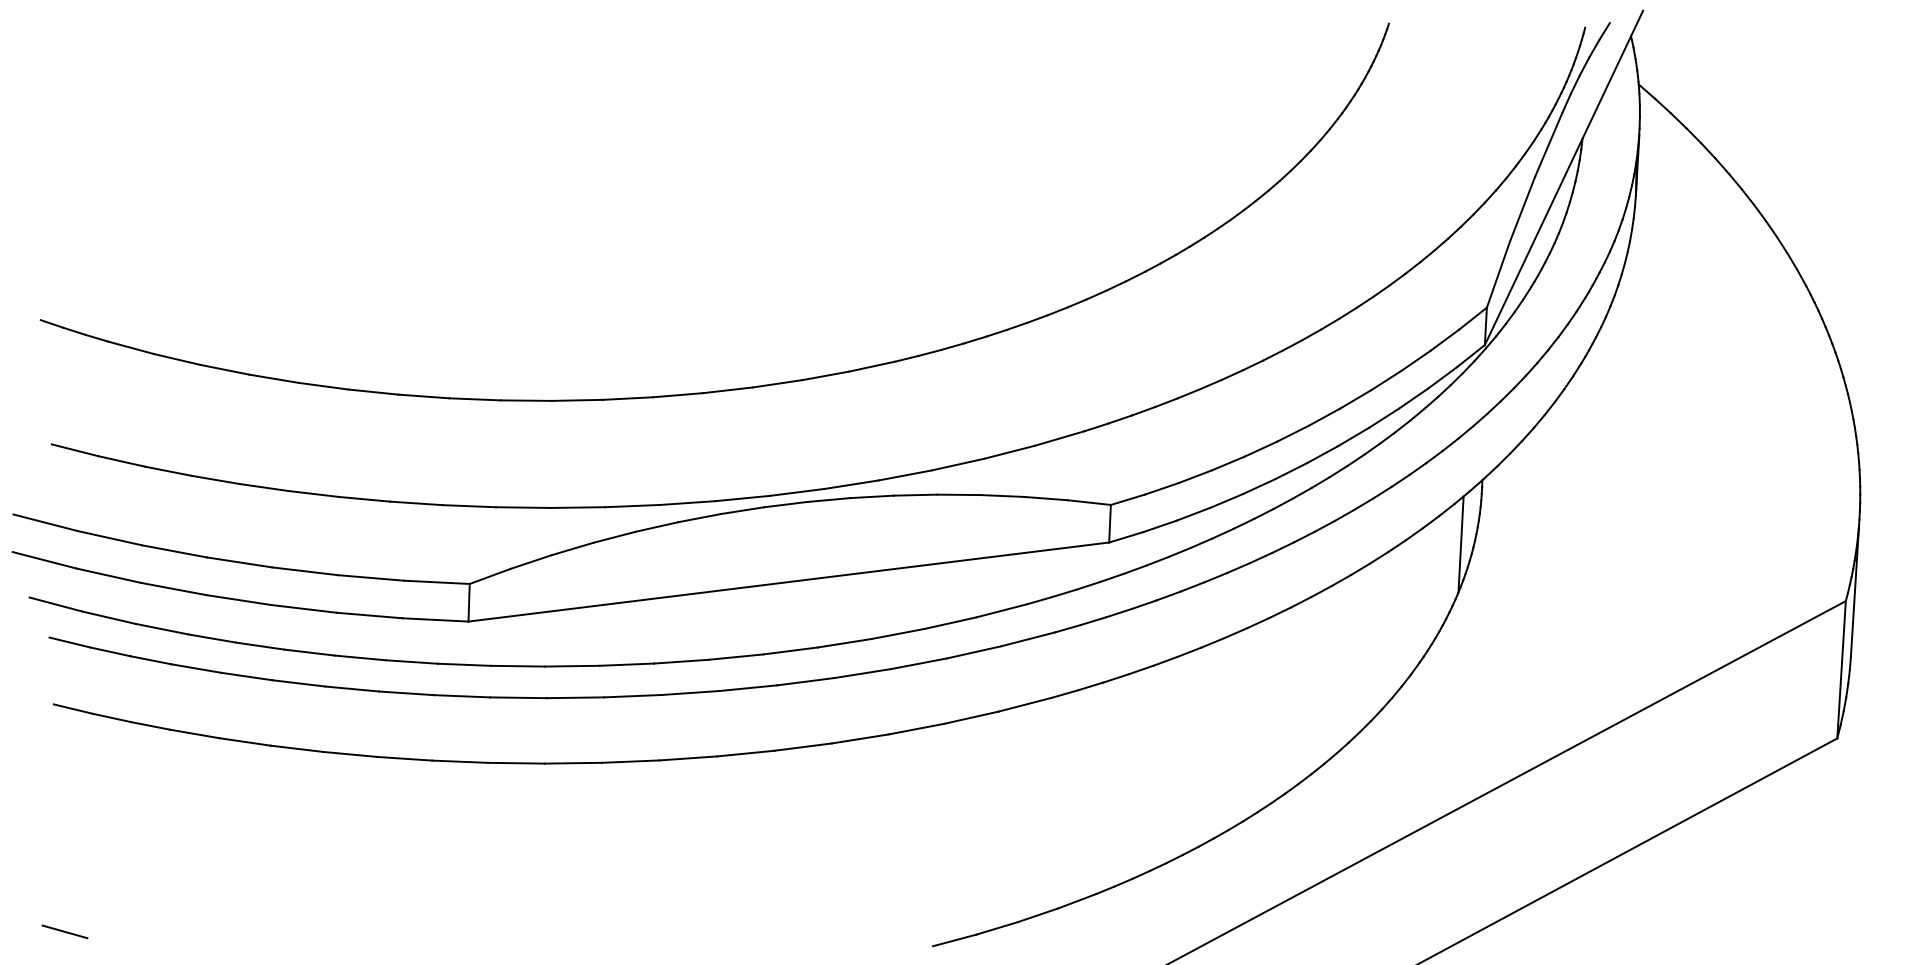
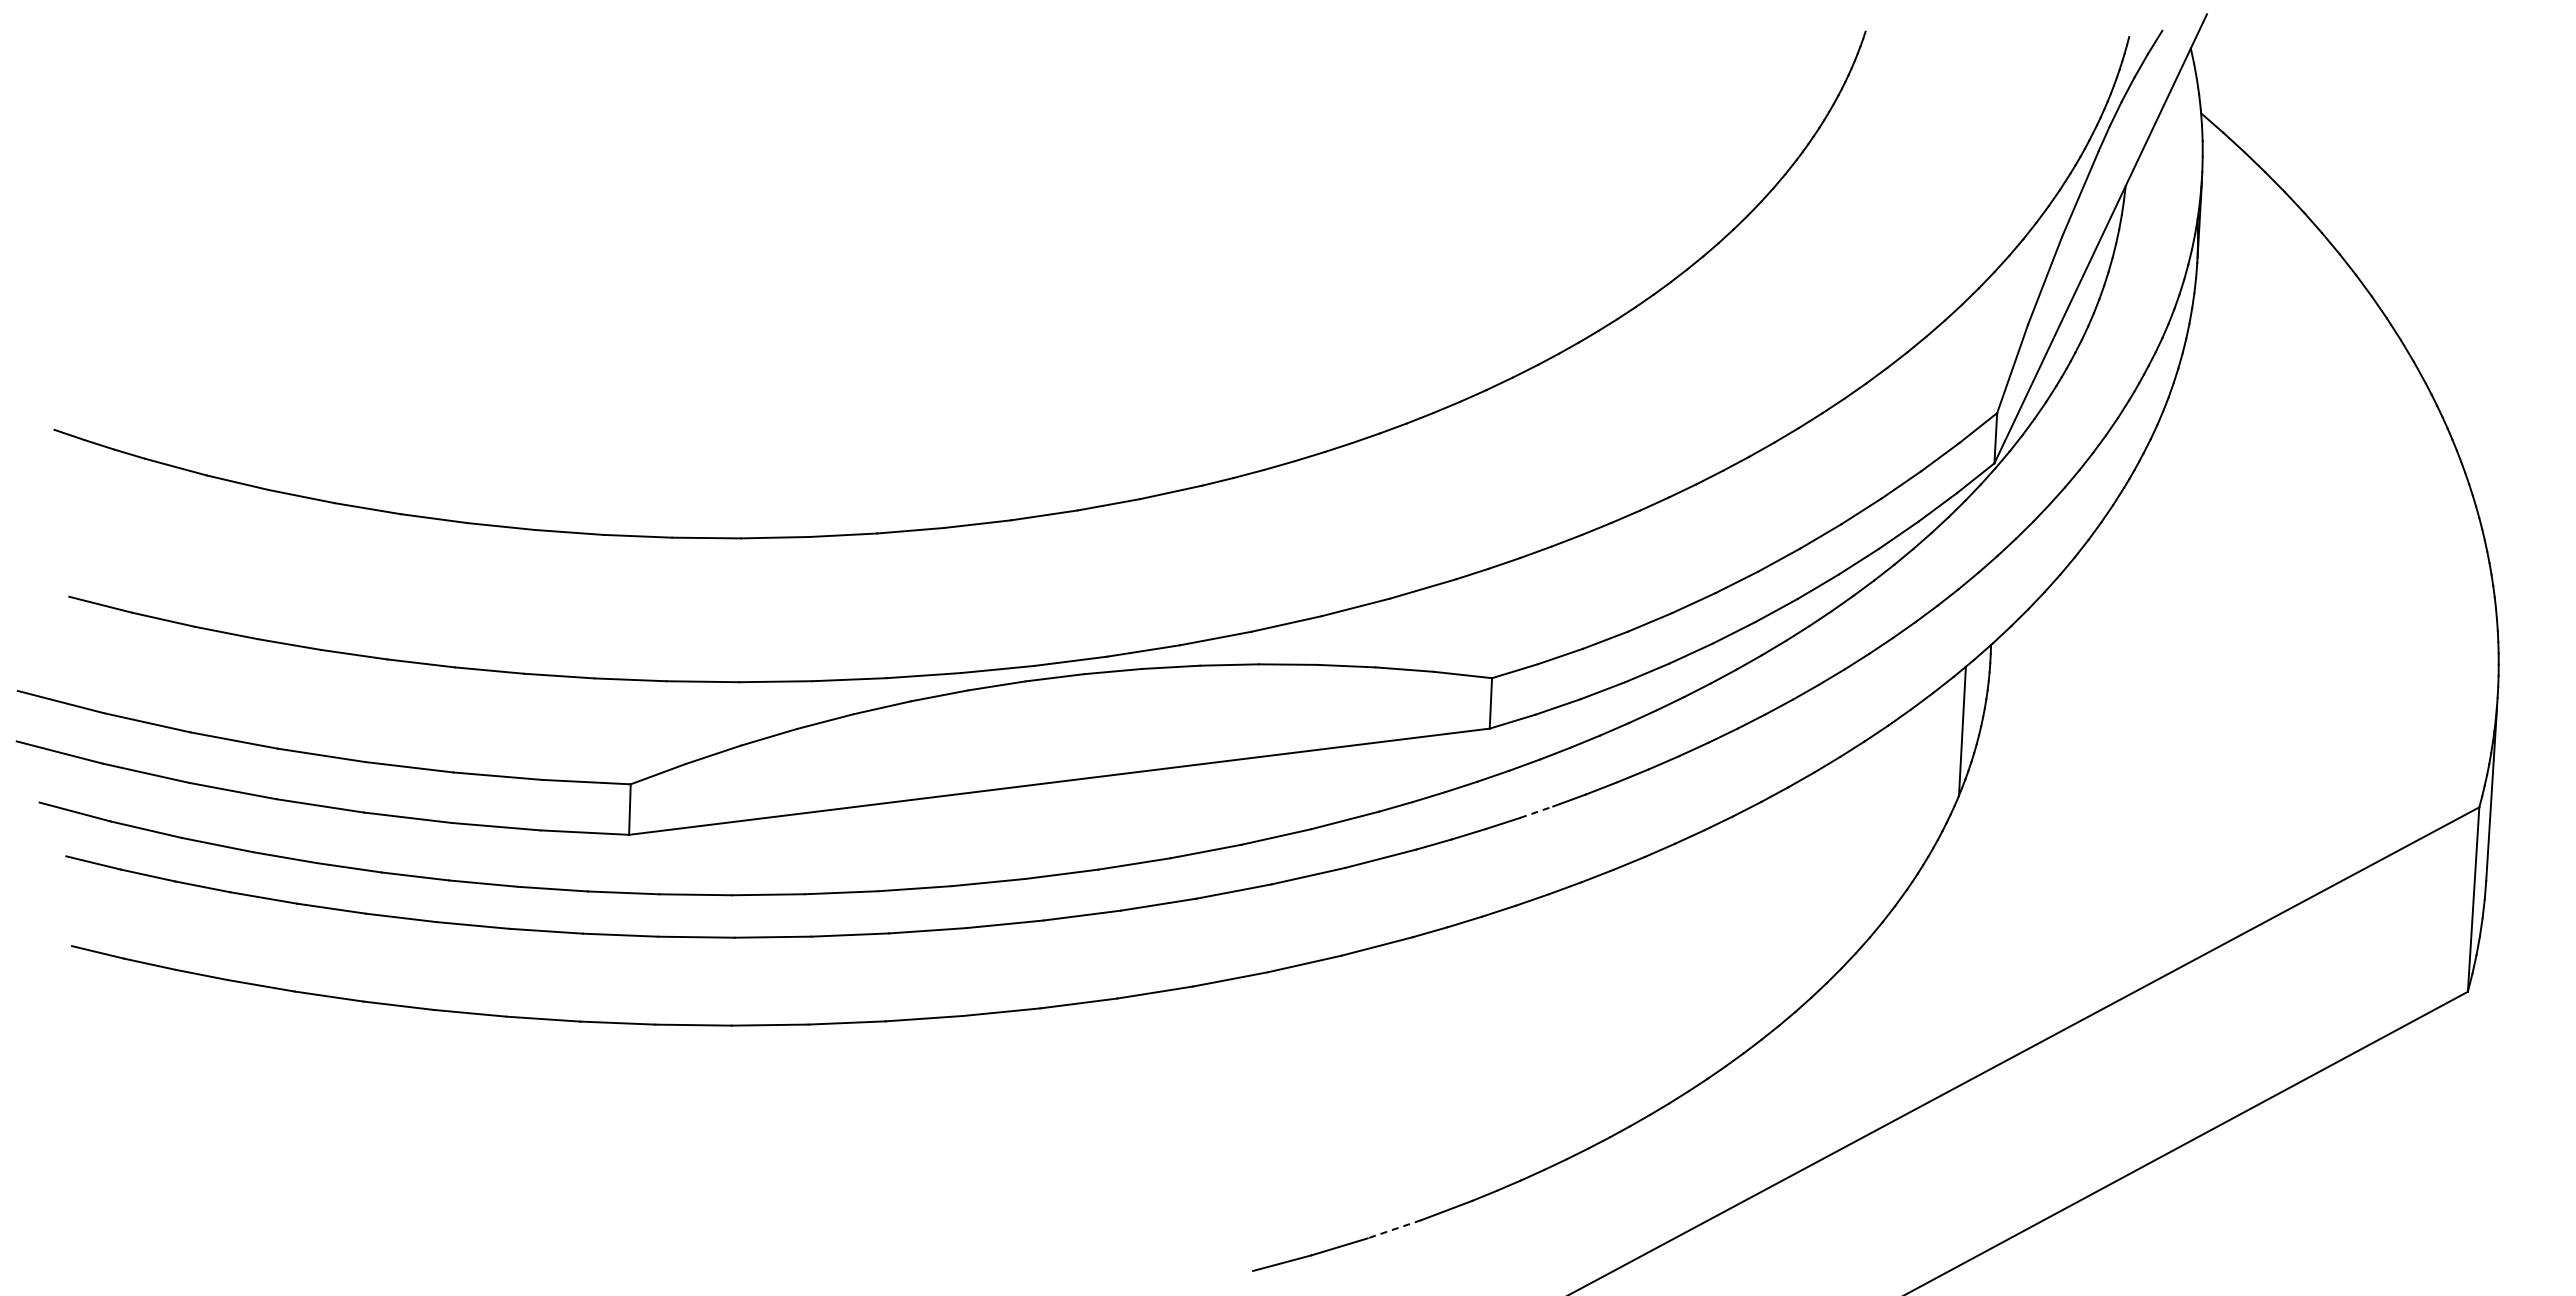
line: (1143, 604) -> (1536, 812), solid -> dashed
line: (1038, 915) -> (1394, 1229), solid -> dashed
line: (65, 931) -> (87, 1251), removed

